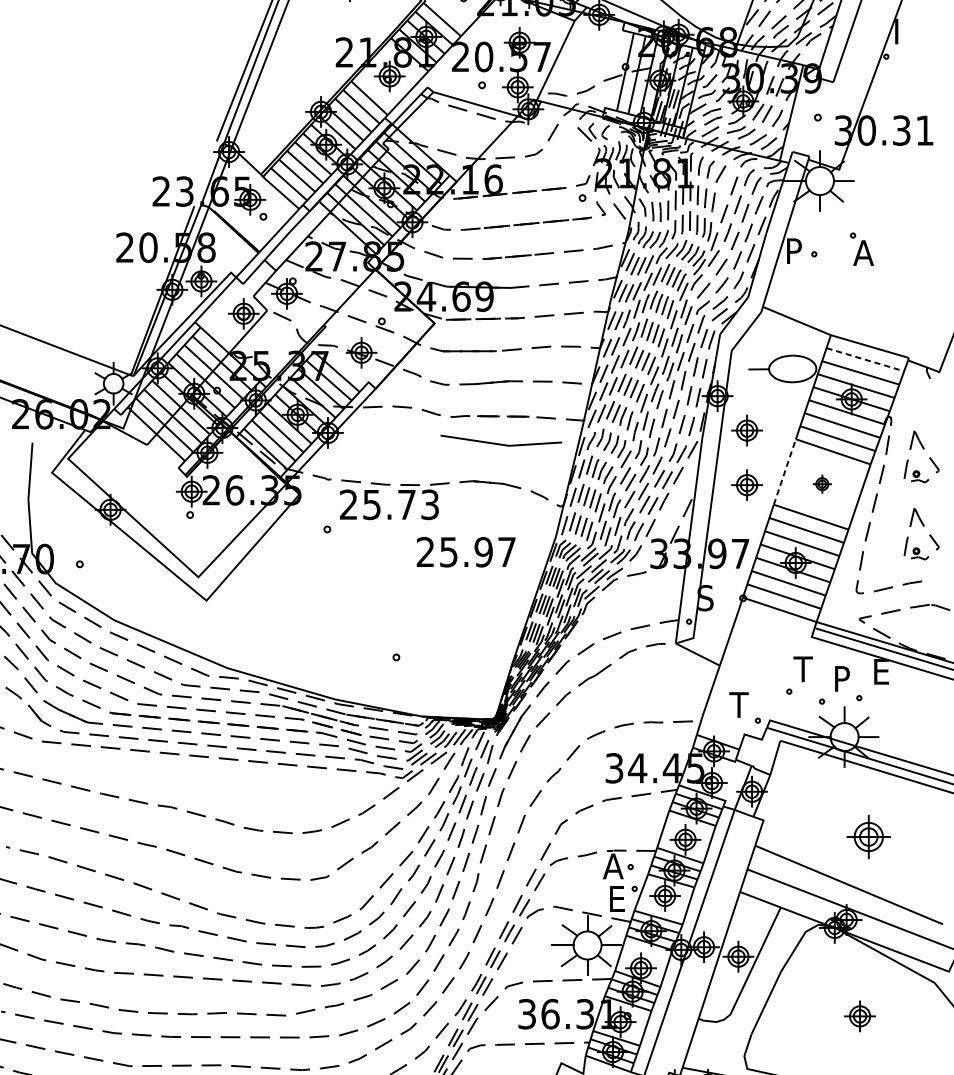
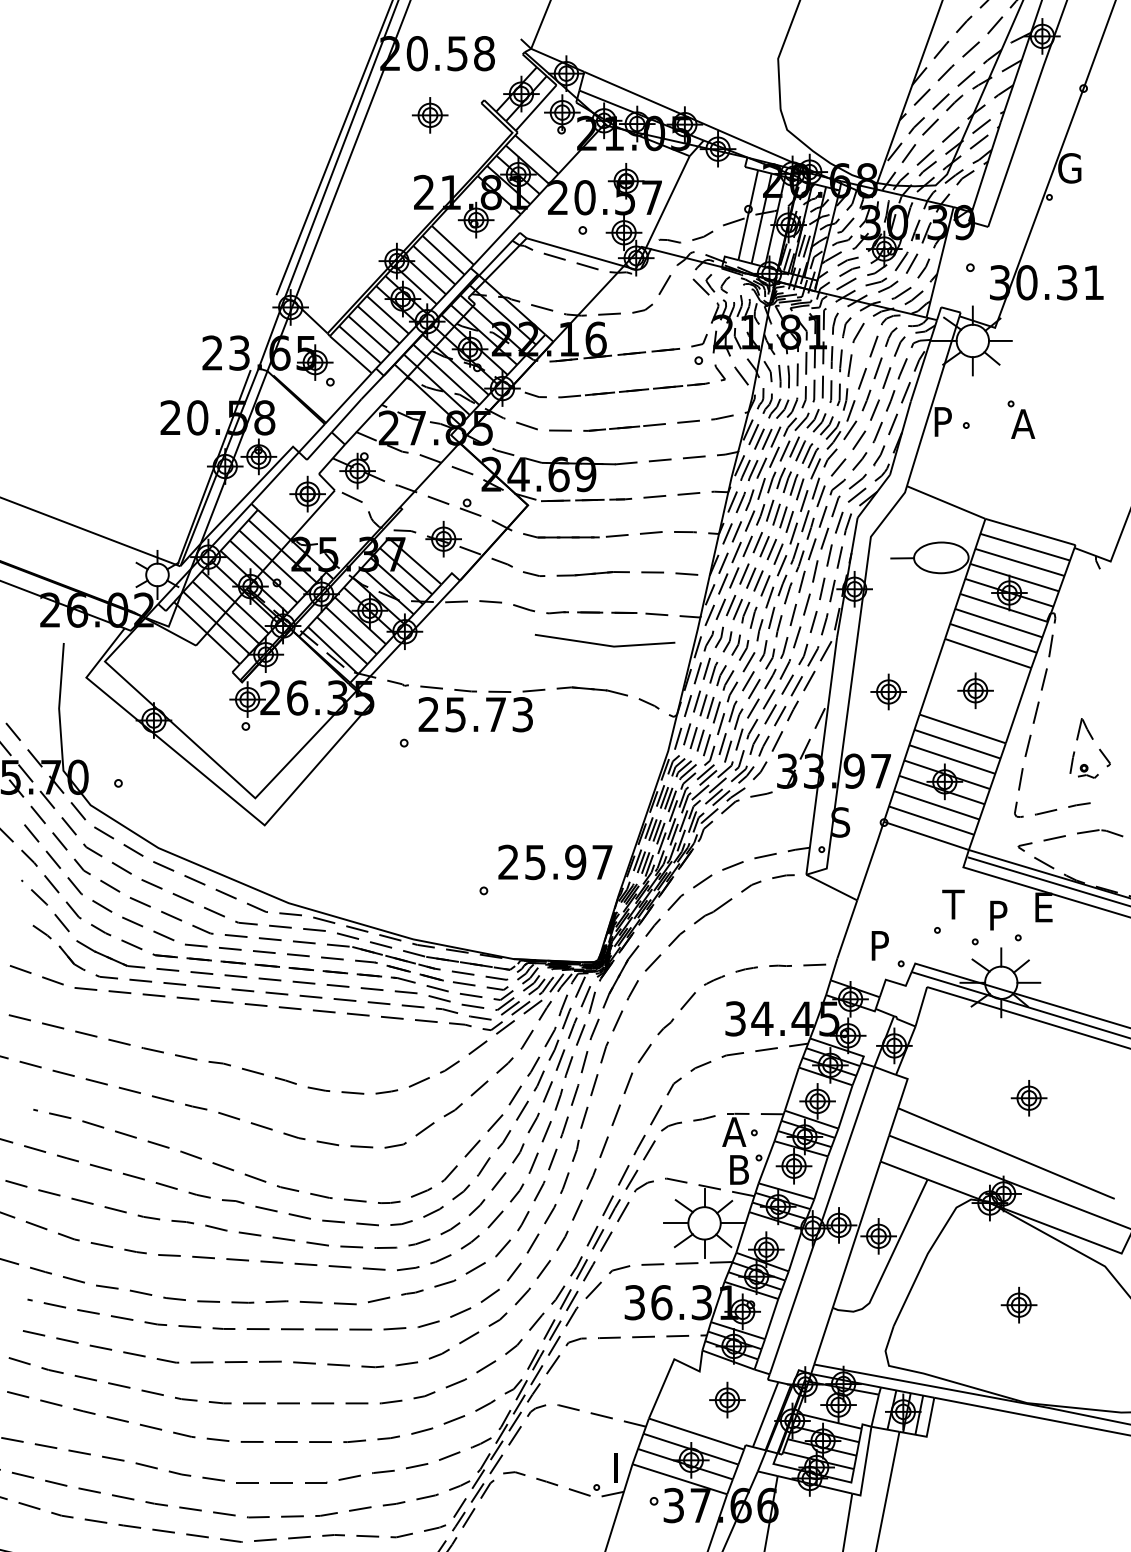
text: (903, 31) -> (1069, 168), I -> G
line: (865, 359) -> (1025, 547), dashed -> solid
part: (746, 430) -> (888, 628), removed
part: (923, 449) -> (1092, 650), removed
line: (785, 471) -> (932, 676), dashed -> solid
part: (822, 483) -> (975, 690), size x1.67
text: (466, 552) -> (555, 862), moved
text: (739, 704) -> (879, 945), T -> P
part: (868, 837) -> (1028, 1098), size x0.71
text: (617, 898) -> (739, 1169), E -> B

